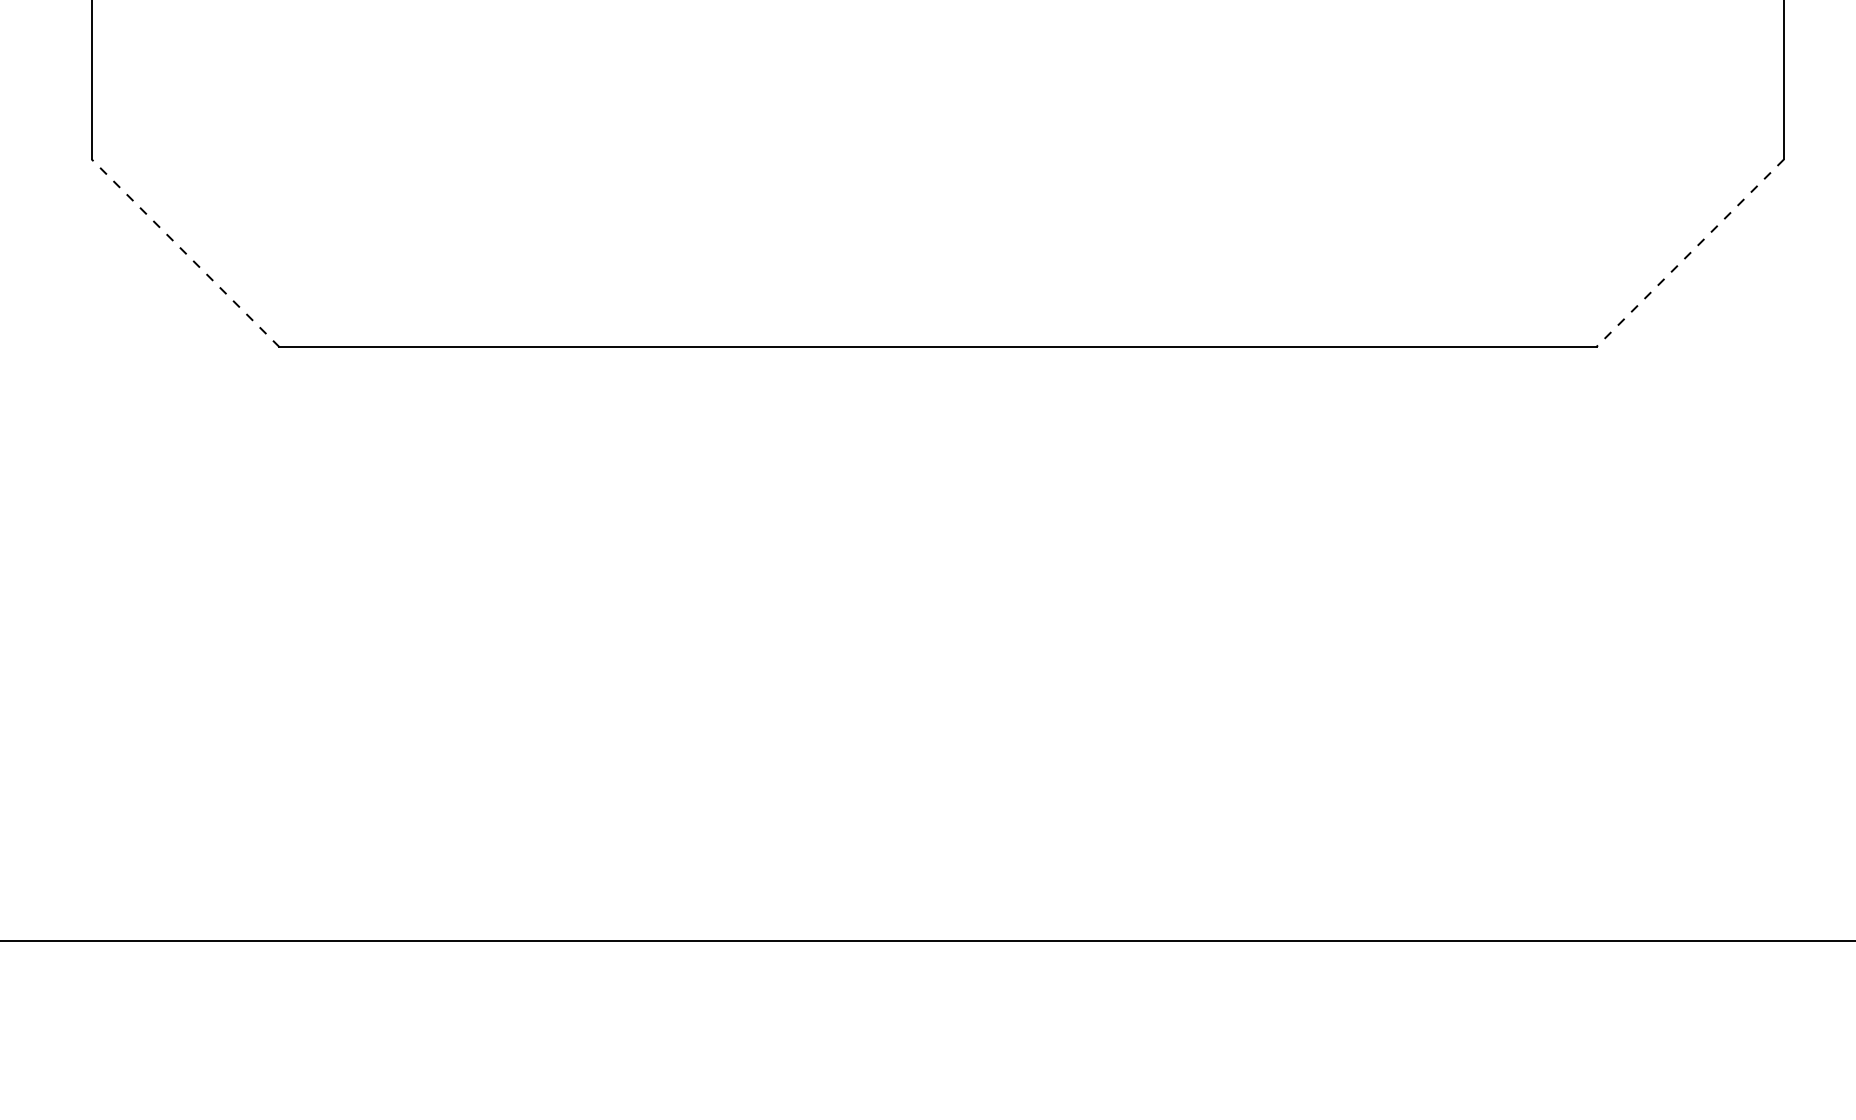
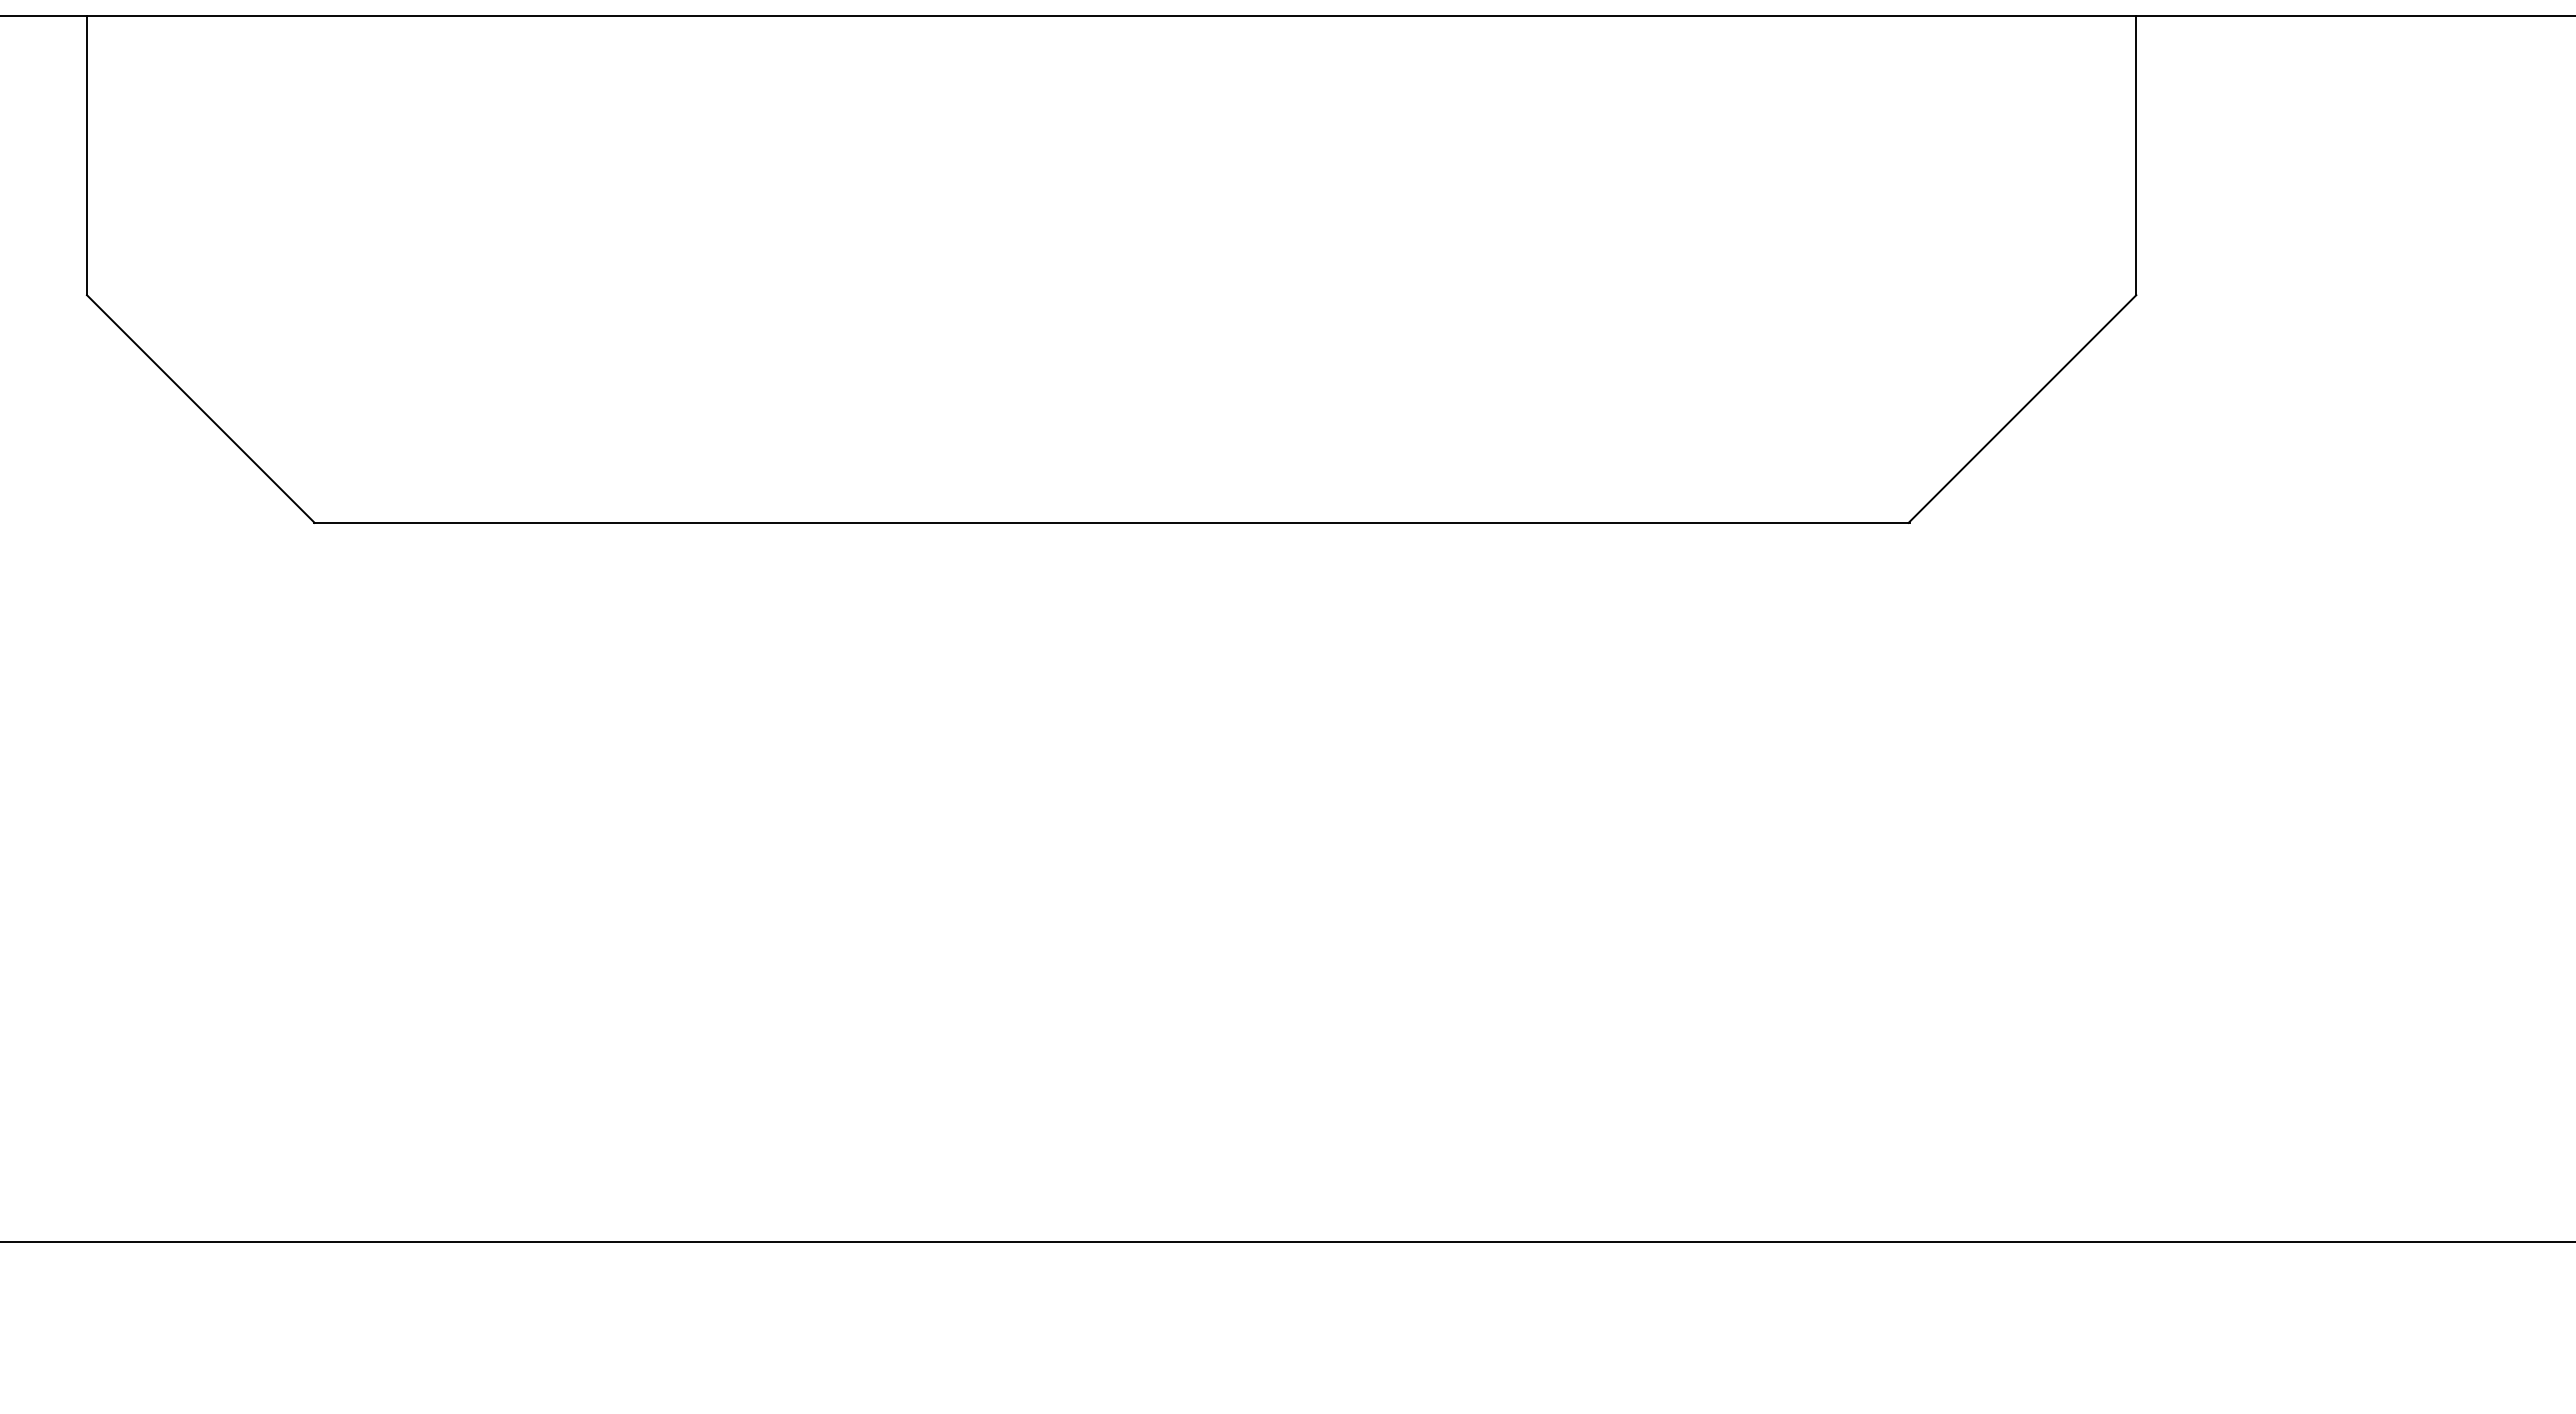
line: (185, 252) -> (200, 408), dashed -> solid
line: (1690, 253) -> (2022, 409), dashed -> solid

